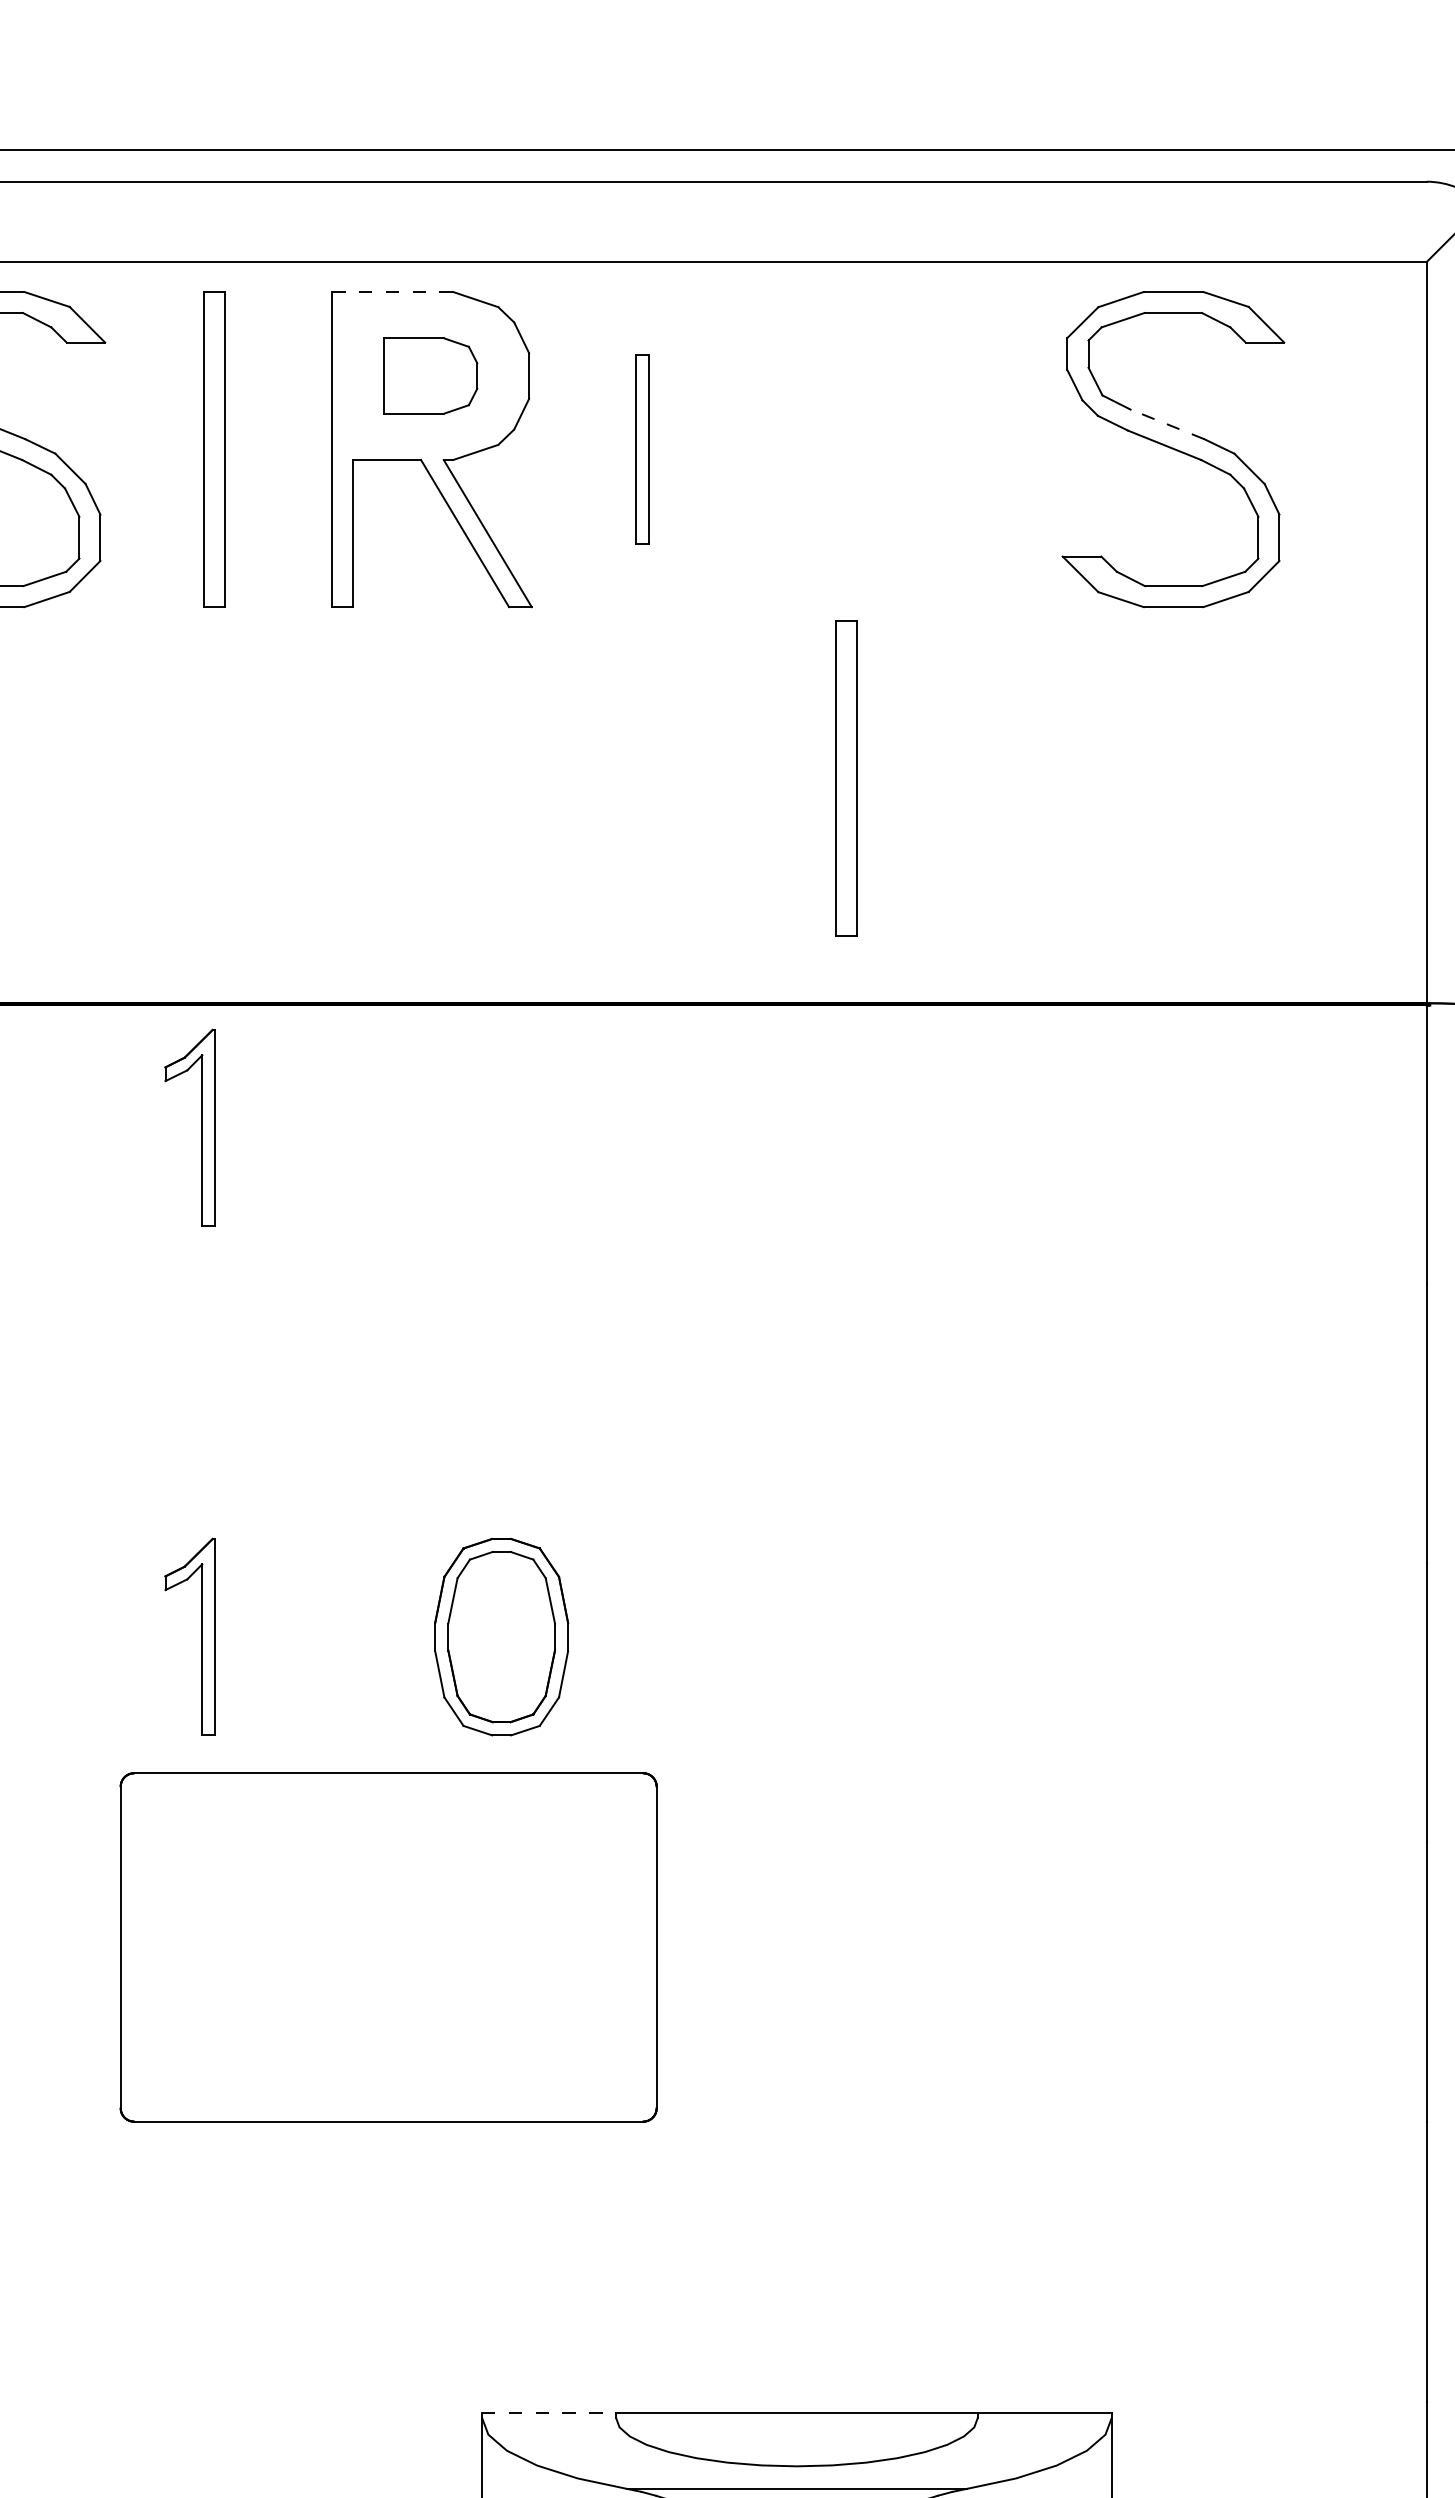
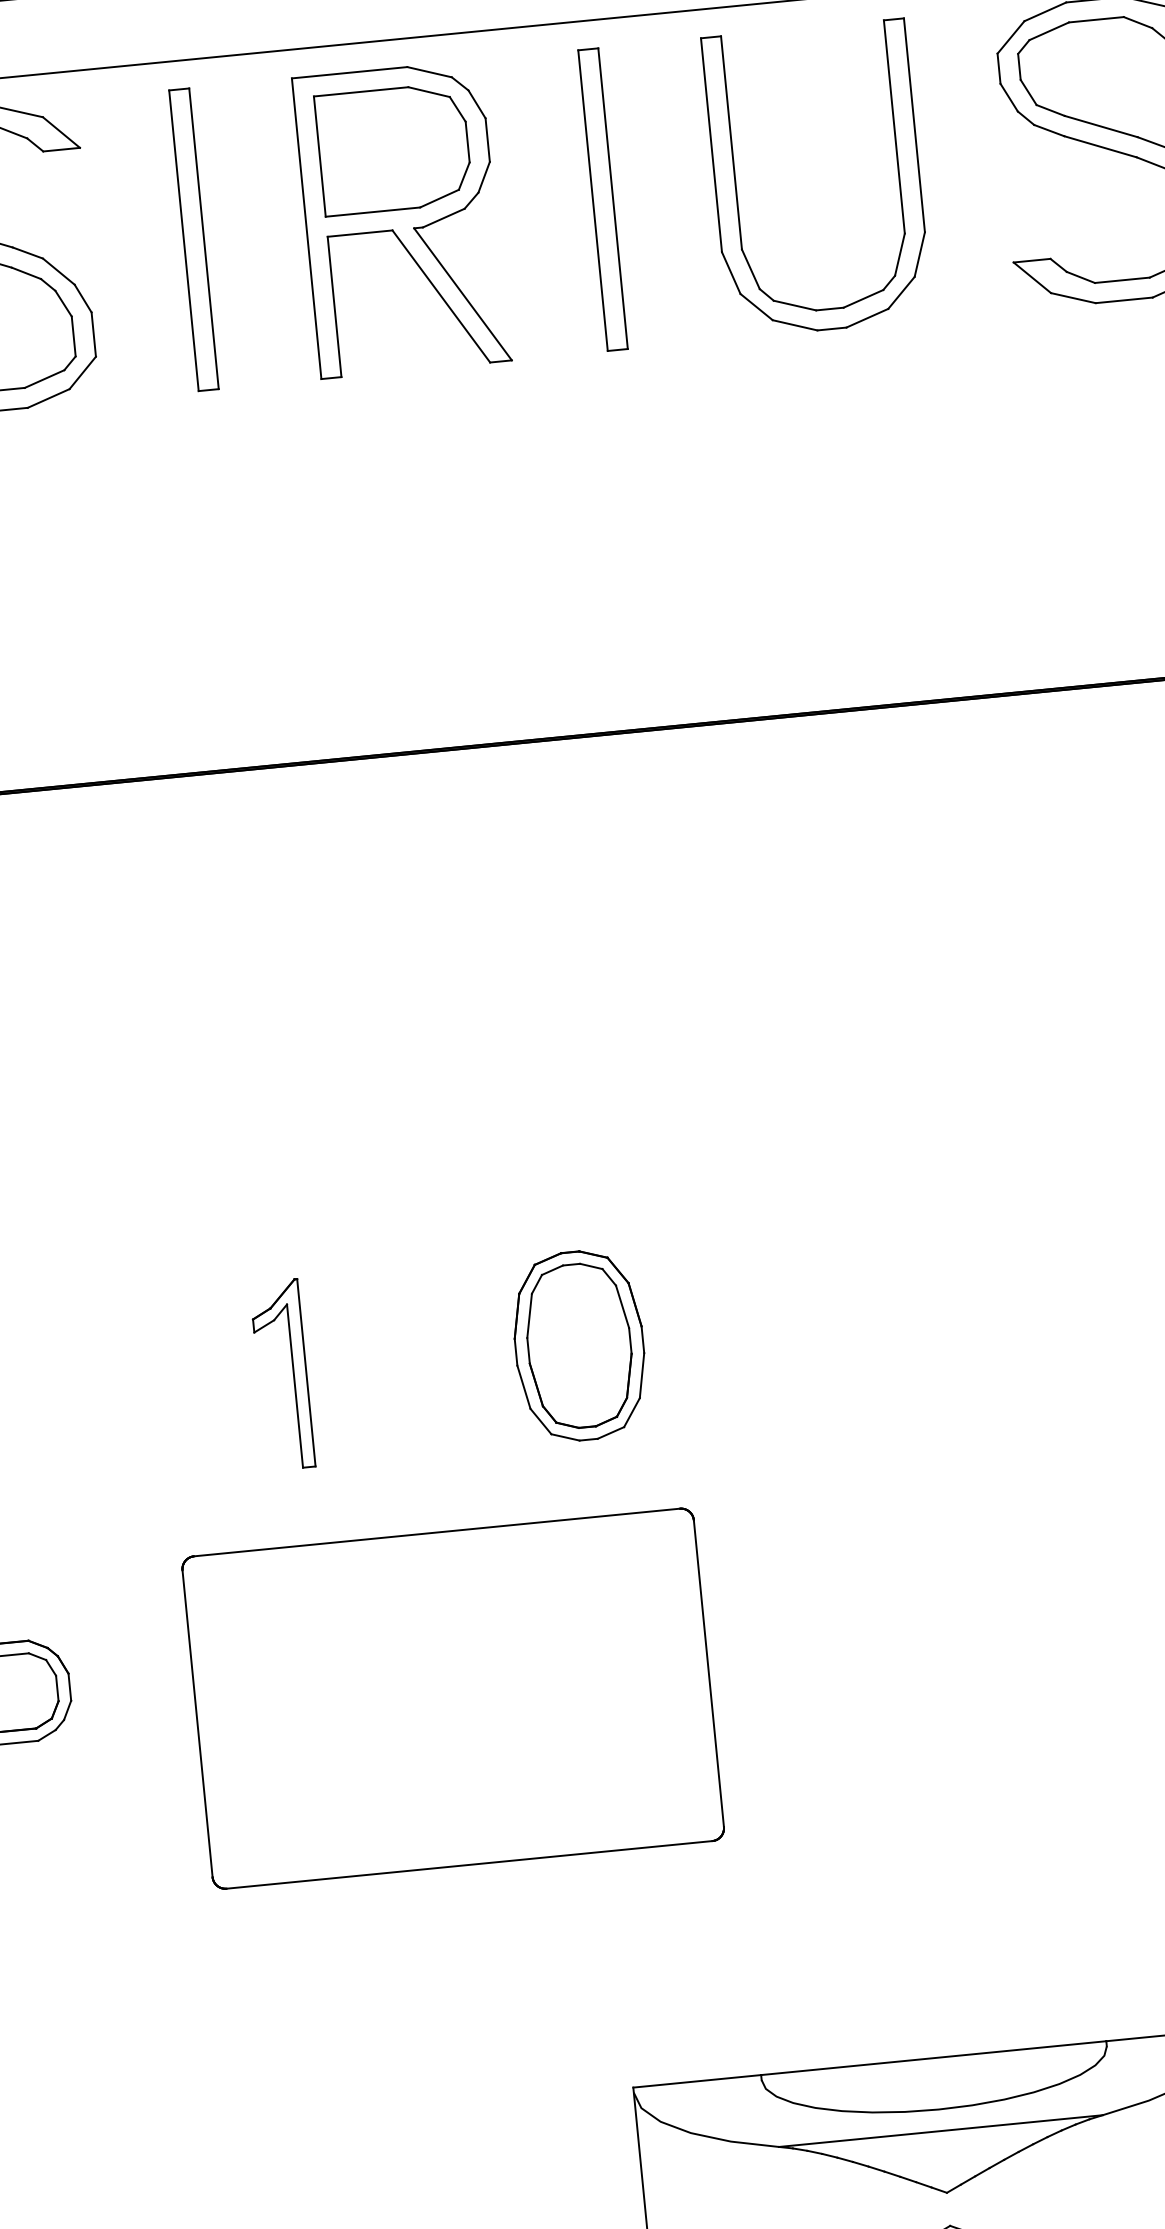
line: (393, 292) -> (350, 73), dashed -> solid
part: (430, 375) -> (393, 148), size x1.67
line: (1167, 424) -> (1101, 126), dashed -> solid
part: (642, 449) -> (602, 199), size x1.67
part: (782, 449) -> (736, 186), added
part: (846, 778) -> (828, 494), removed
part: (201, 1127) -> (245, 887), removed
part: (388, 1947) -> (453, 1698), moved
line: (549, 2412) -> (697, 2081), dashed -> solid

